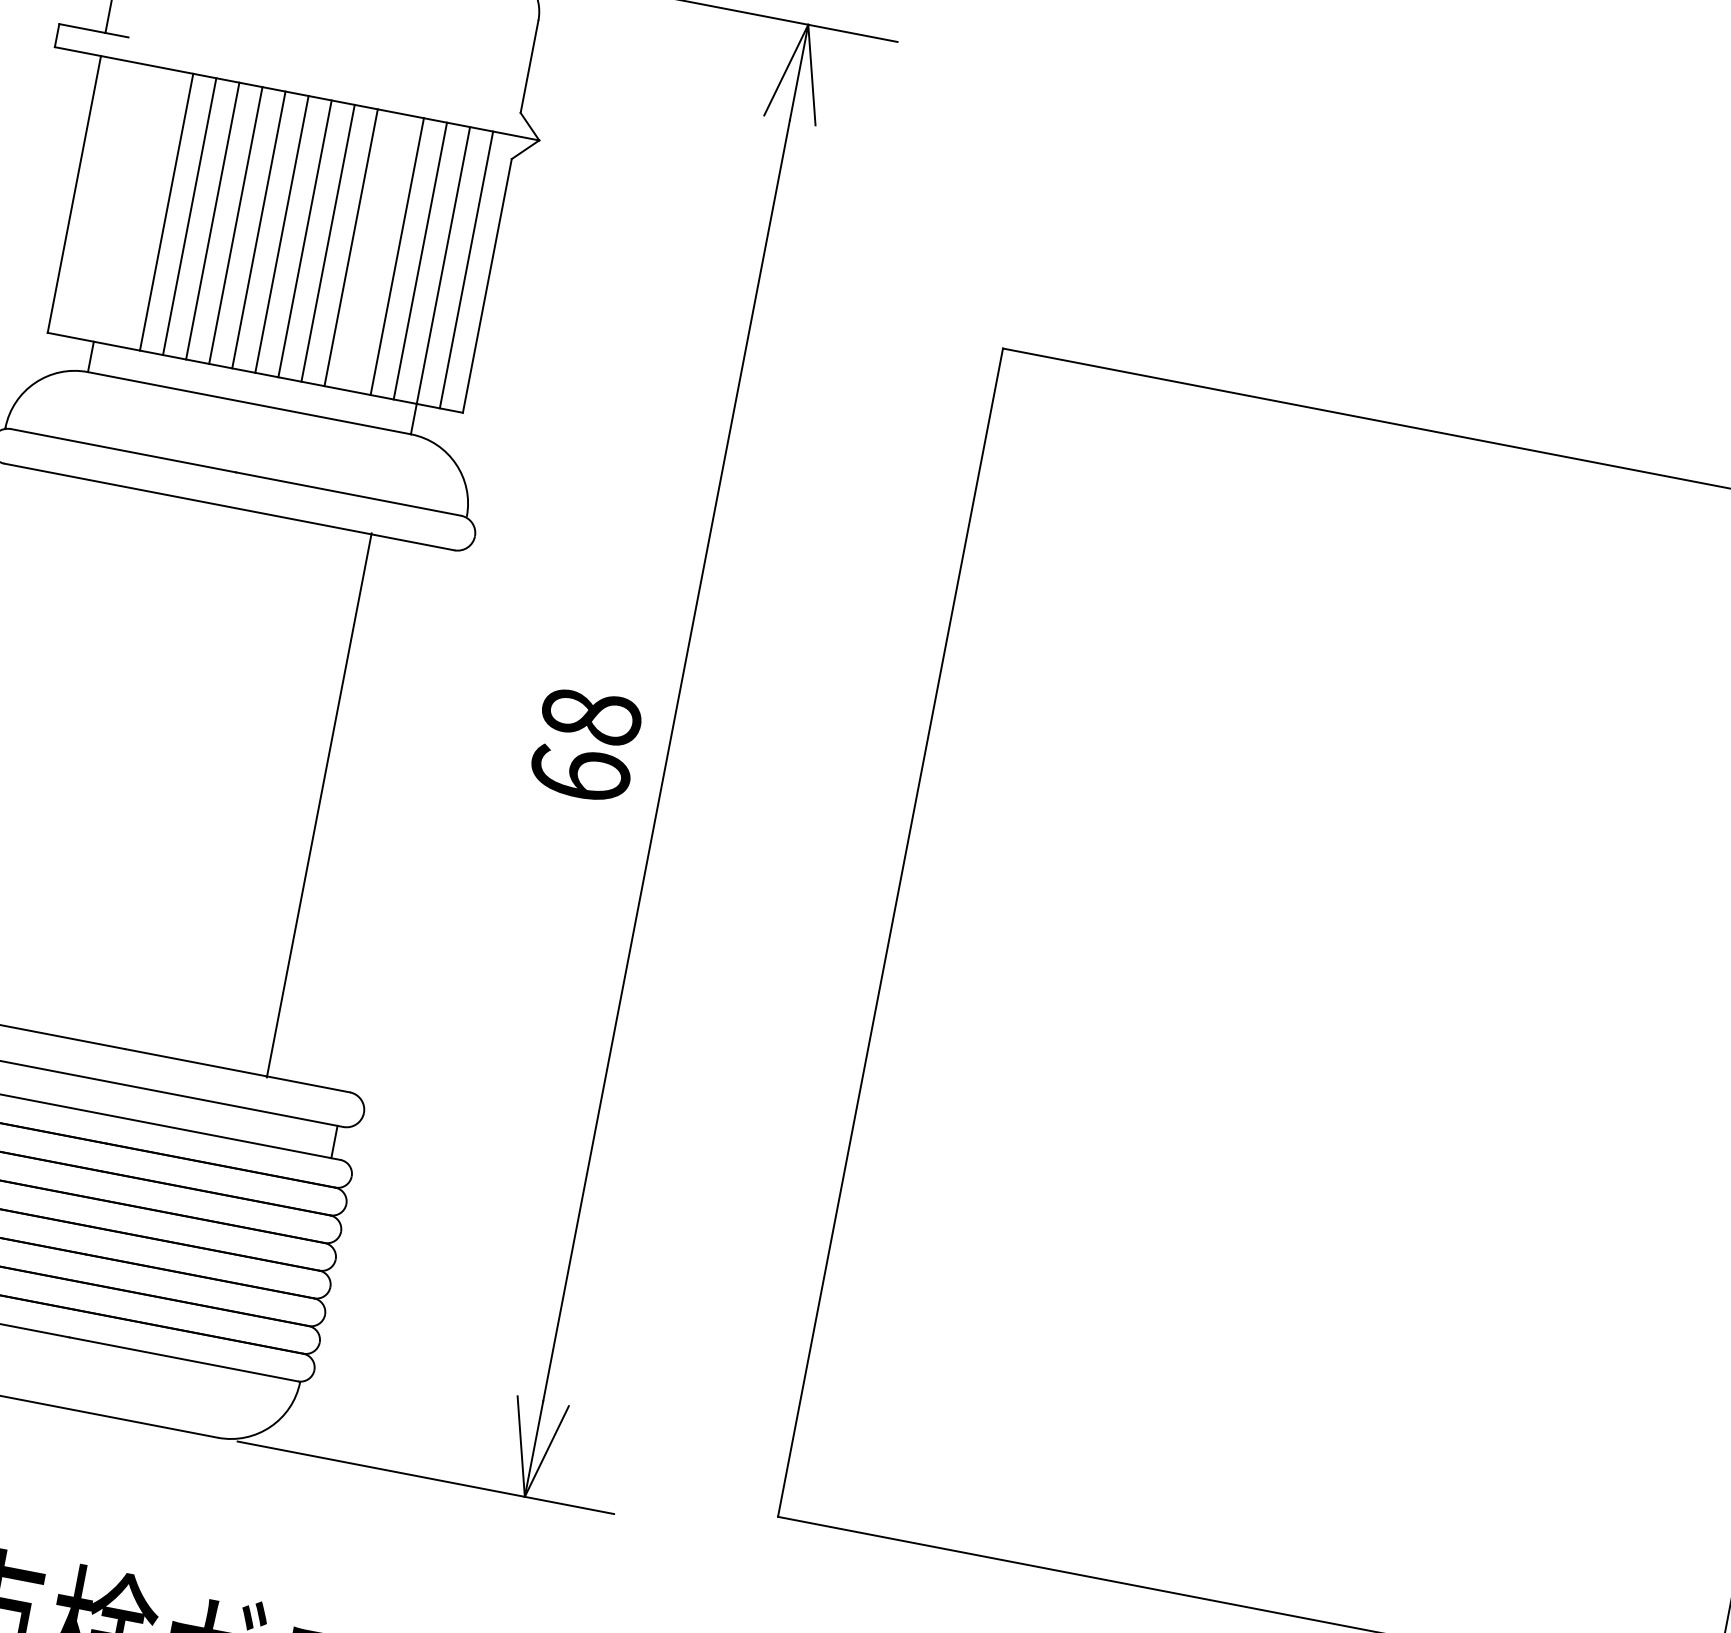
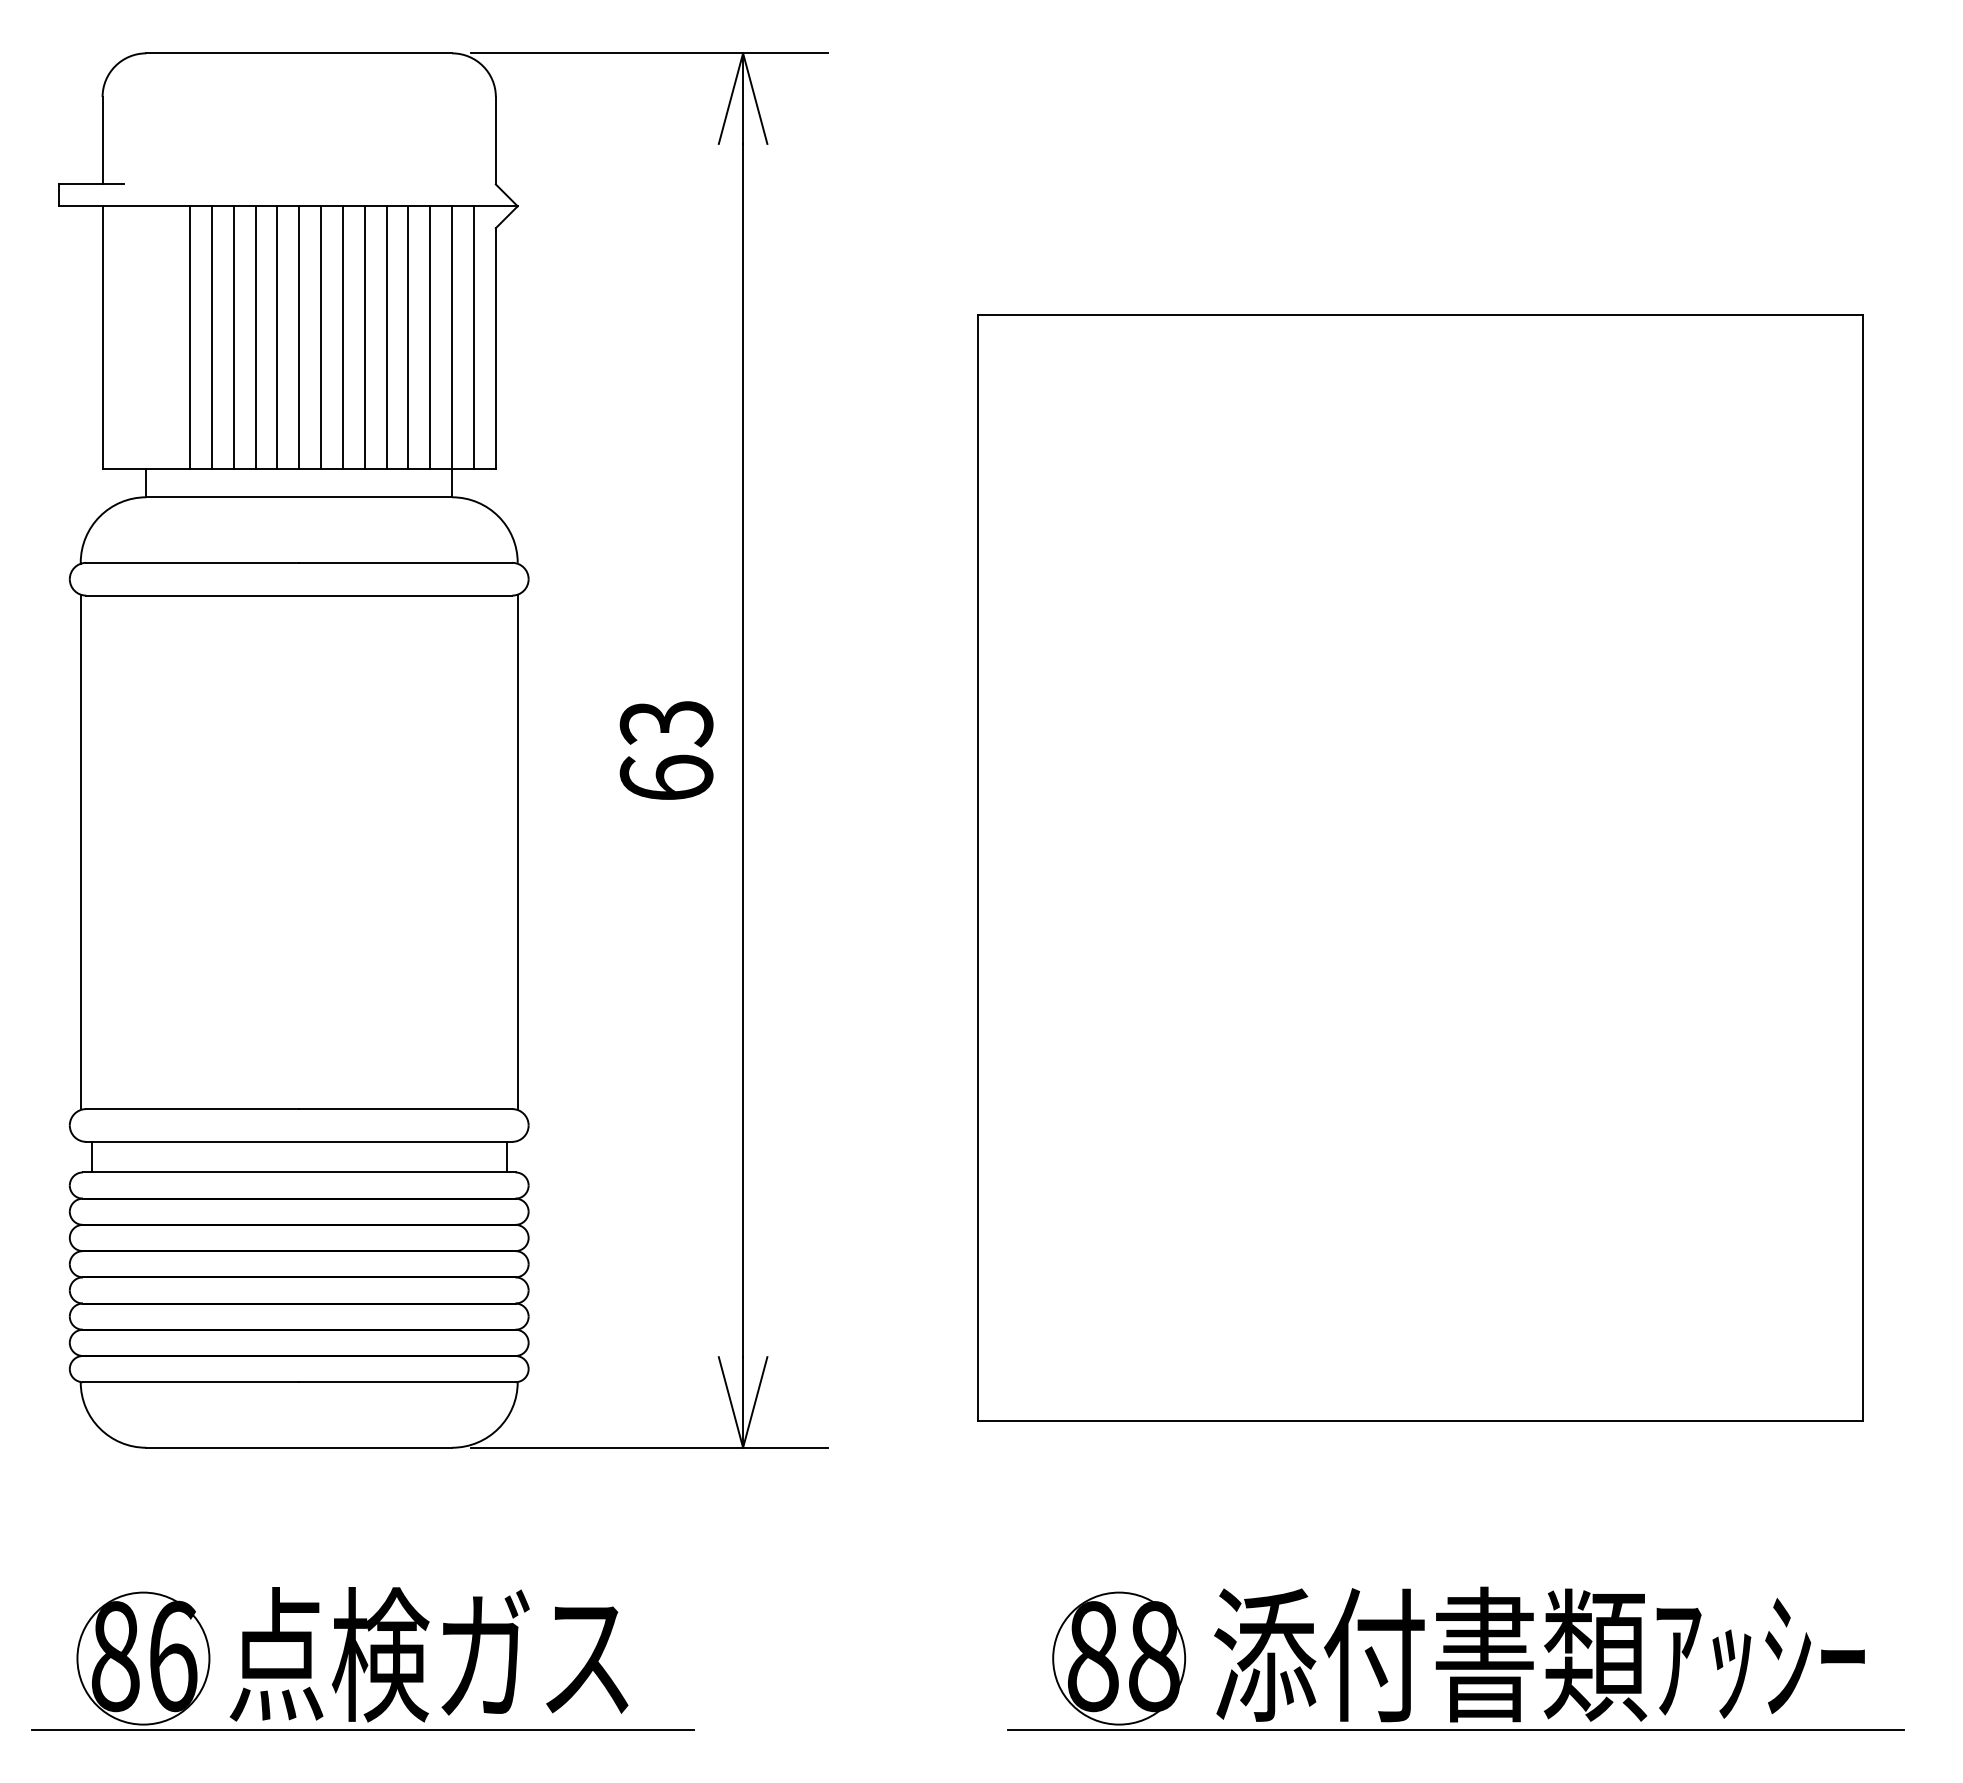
line: (374, 252) -> (386, 337), added
text: (591, 716) -> (666, 723), 68 -> 63
line: (318, 805) -> (517, 852), moved

